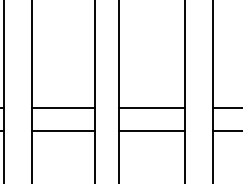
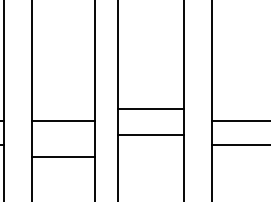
line: (151, 108) -> (151, 109), moved
line: (63, 131) -> (63, 156), moved
line: (151, 131) -> (151, 134), moved

